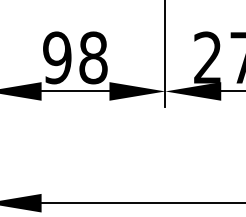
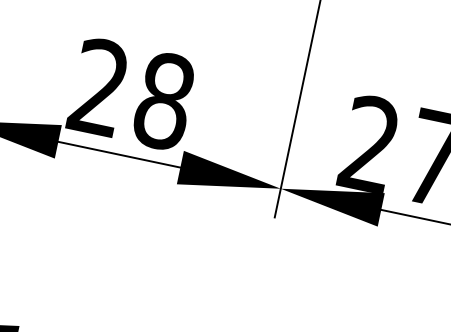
text: (57, 57) -> (99, 86), 98 -> 28

